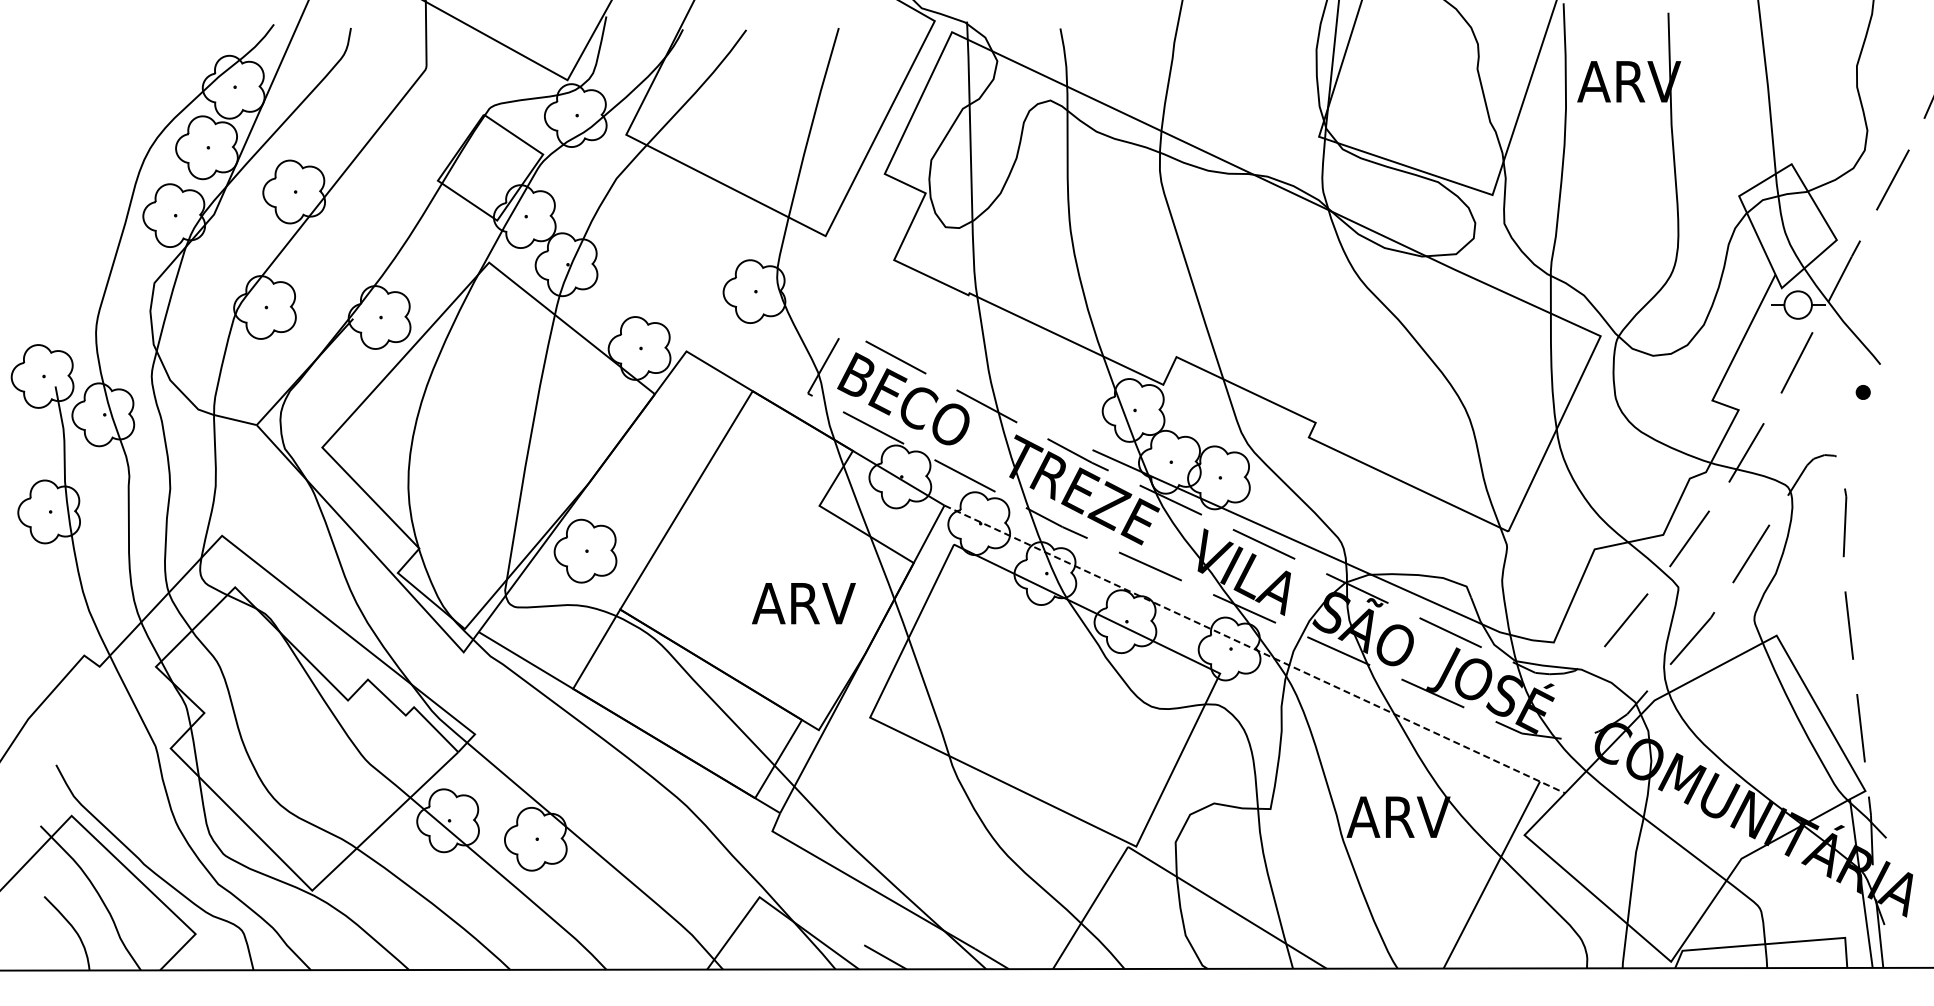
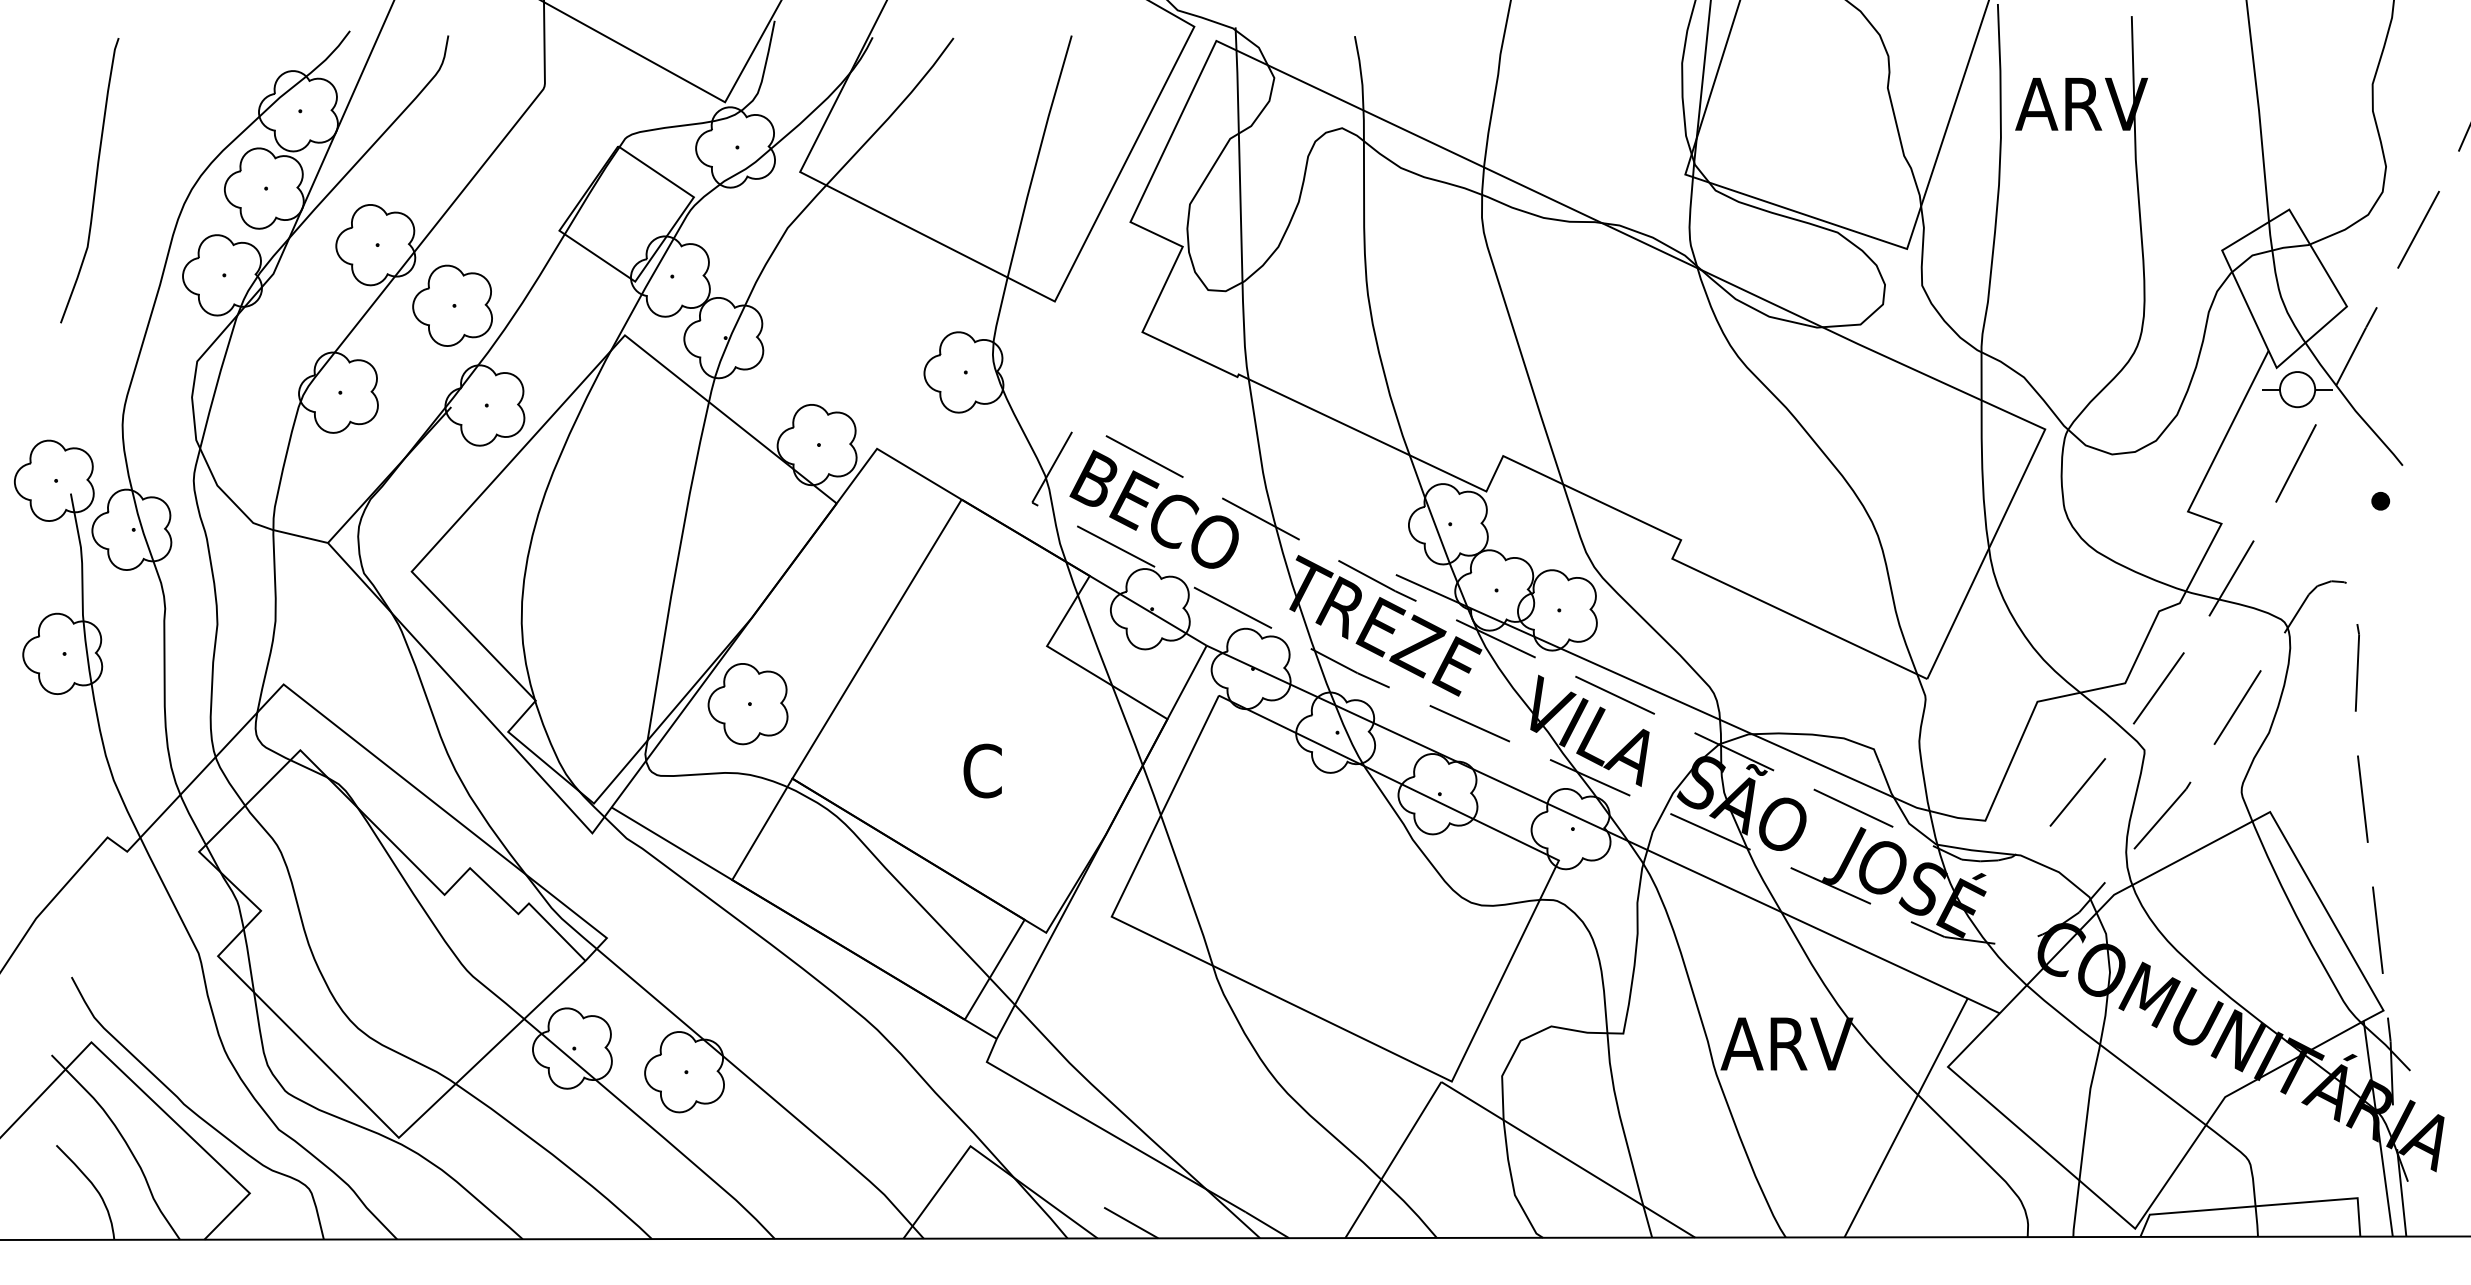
curve: (74, 141) -> (95, 180), added
part: (354, 239) -> (452, 305), added
text: (803, 603) -> (1026, 770), ARV -> C
line: (1255, 649) -> (1604, 829), dashed -> solid

